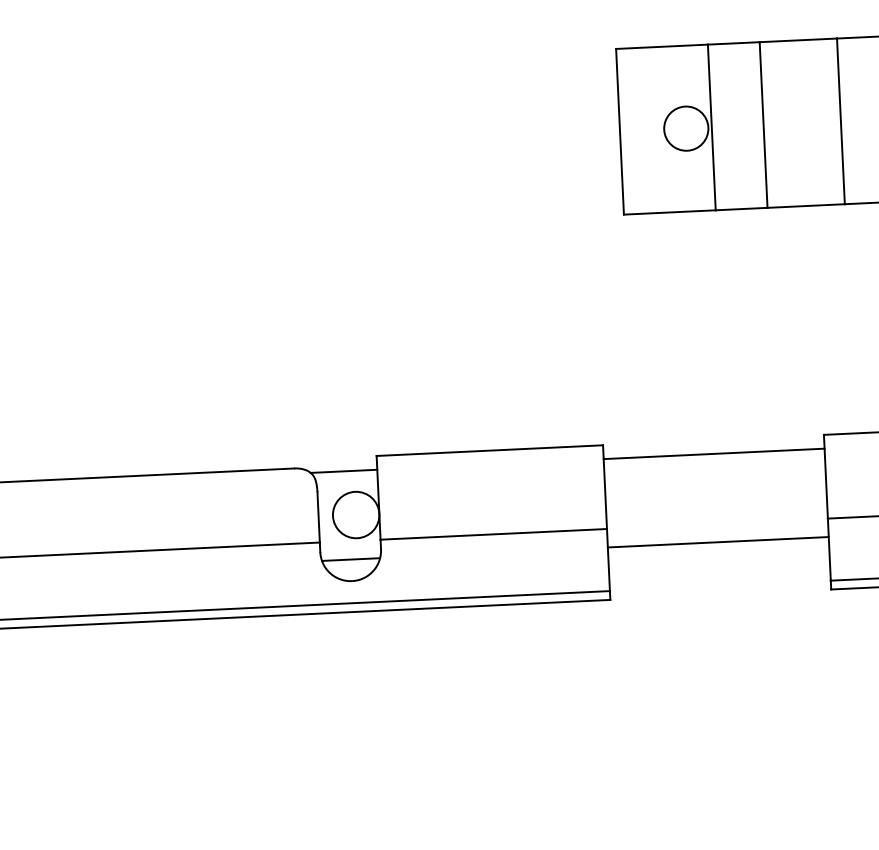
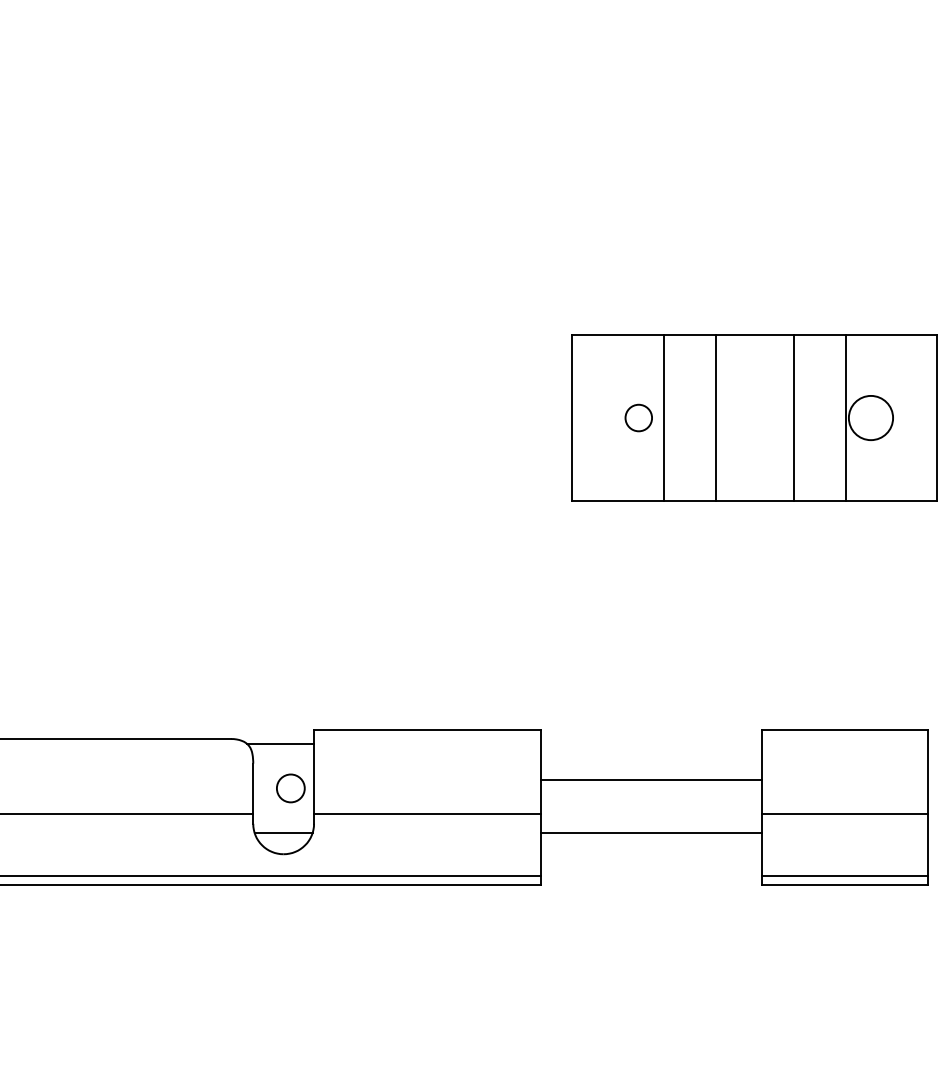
circle: (685, 128) -> (638, 417), size x0.6
line: (713, 454) -> (650, 780), moved
circle: (355, 515) -> (290, 788), size x0.6

